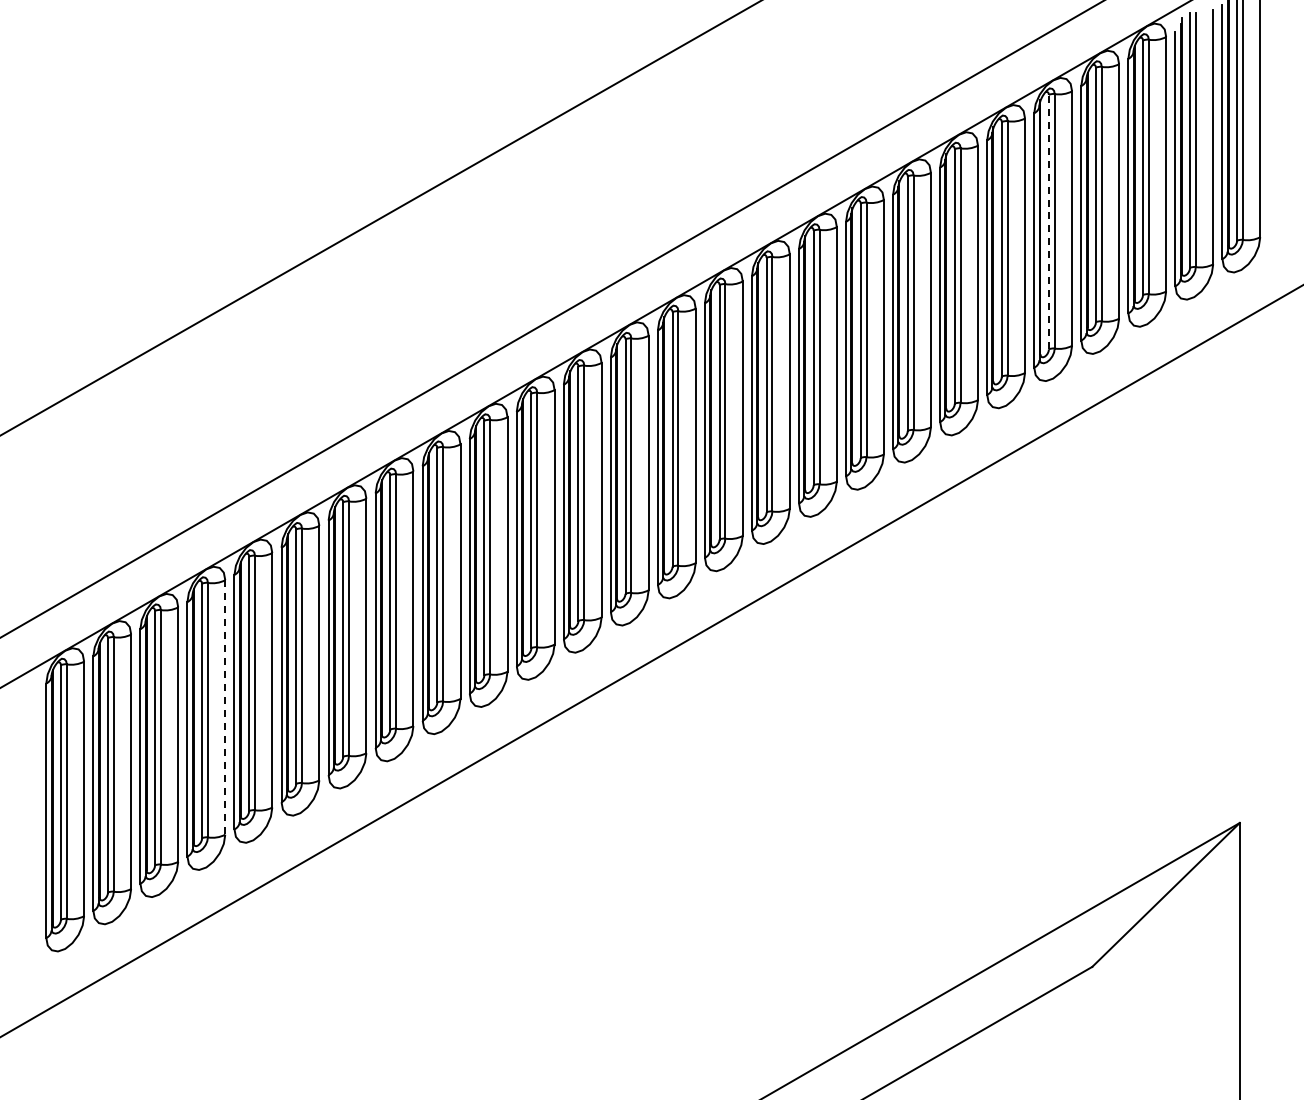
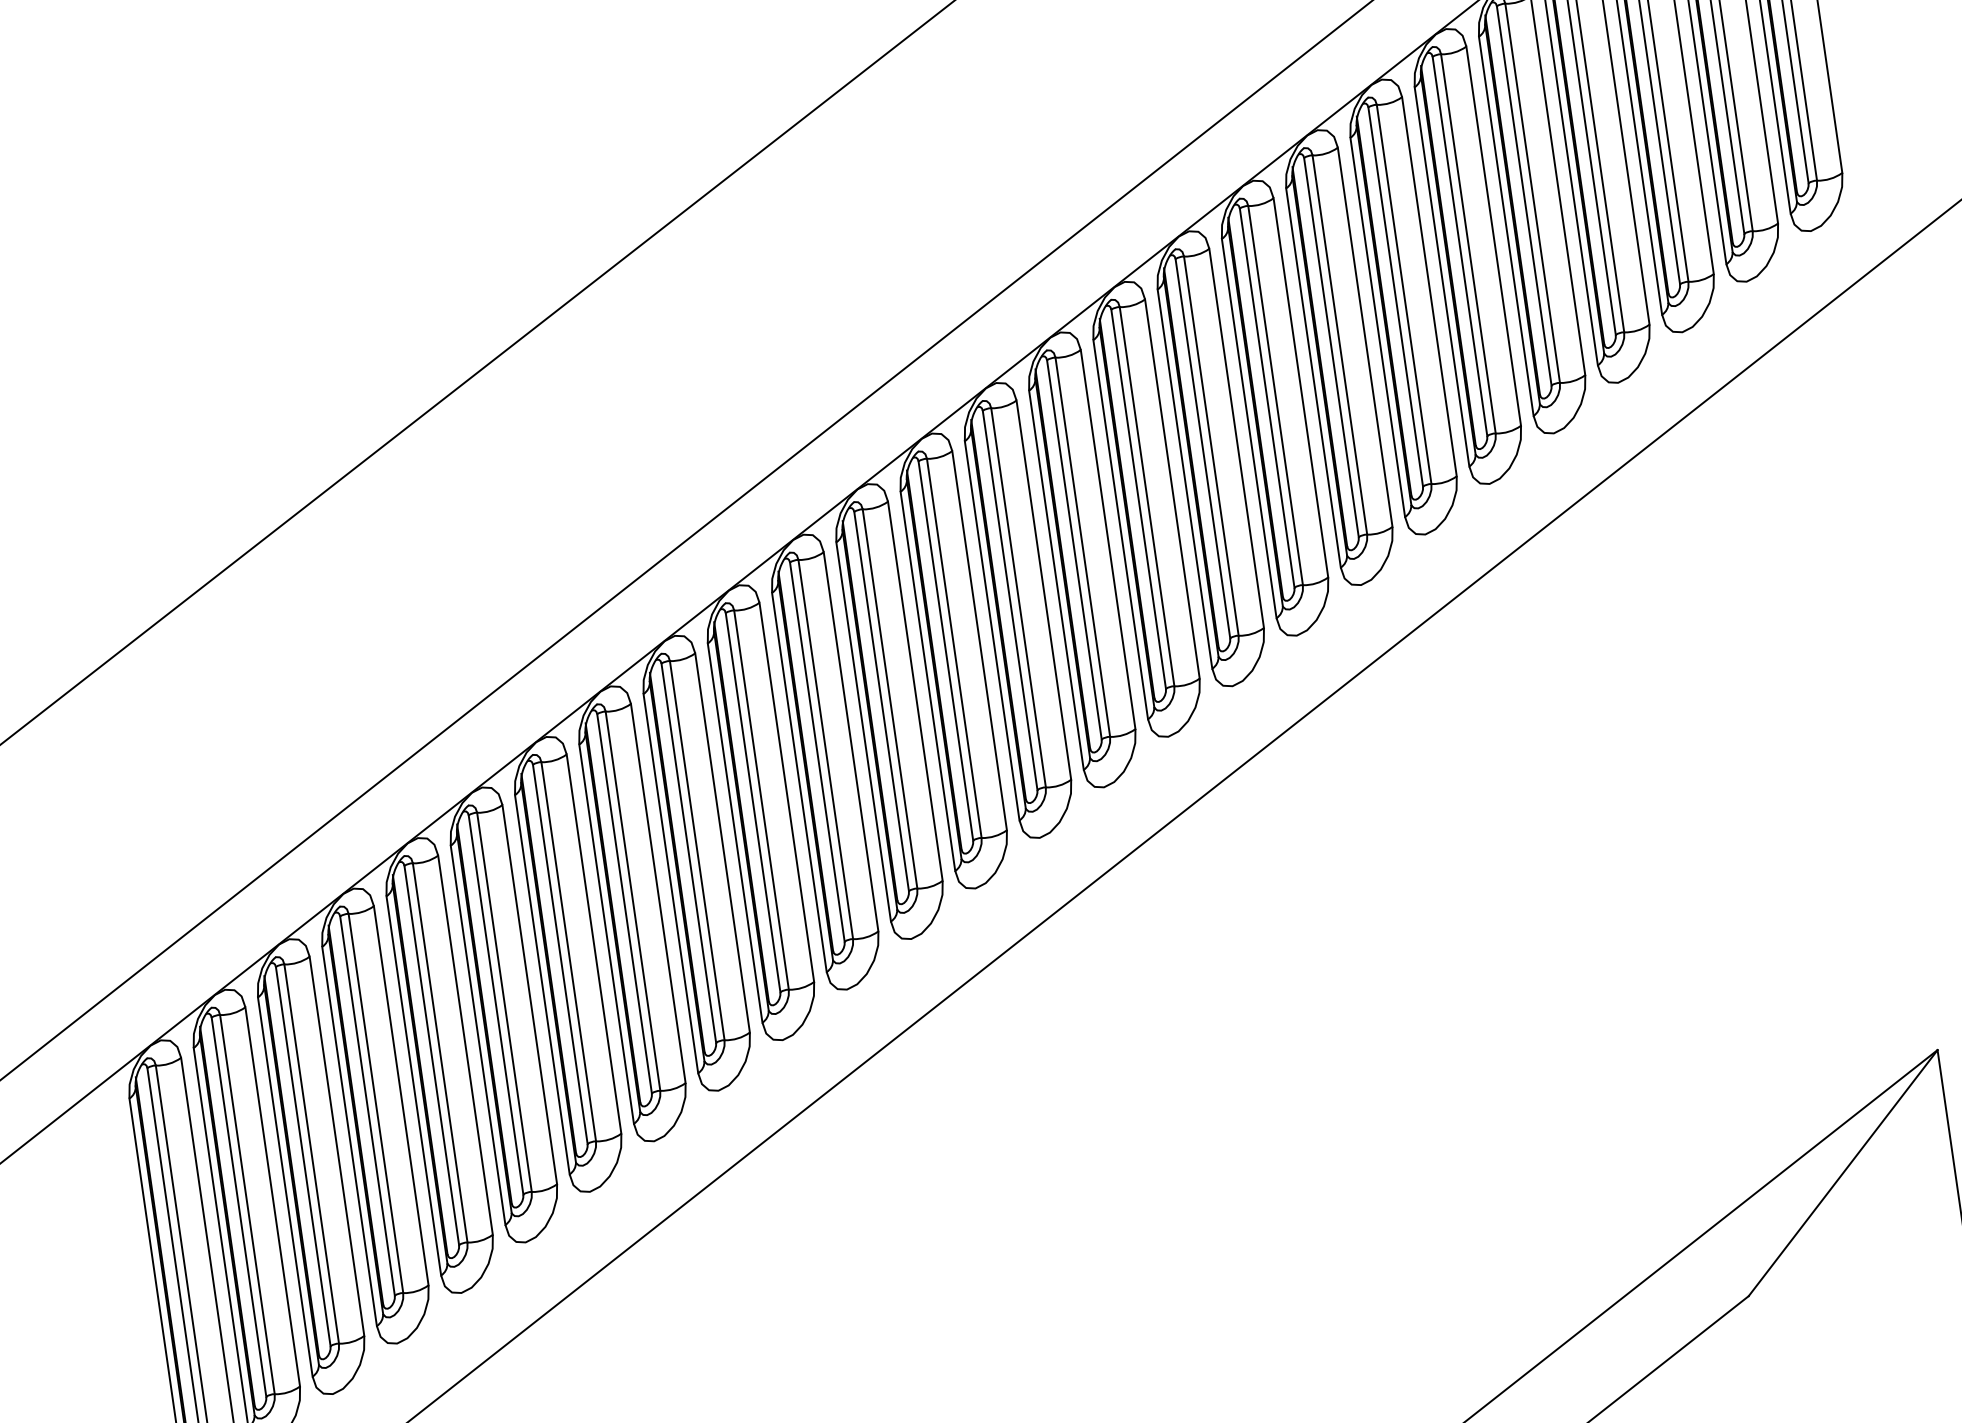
line: (1048, 221) -> (1523, 194), dashed -> solid
line: (225, 707) -> (401, 1095), dashed -> solid

